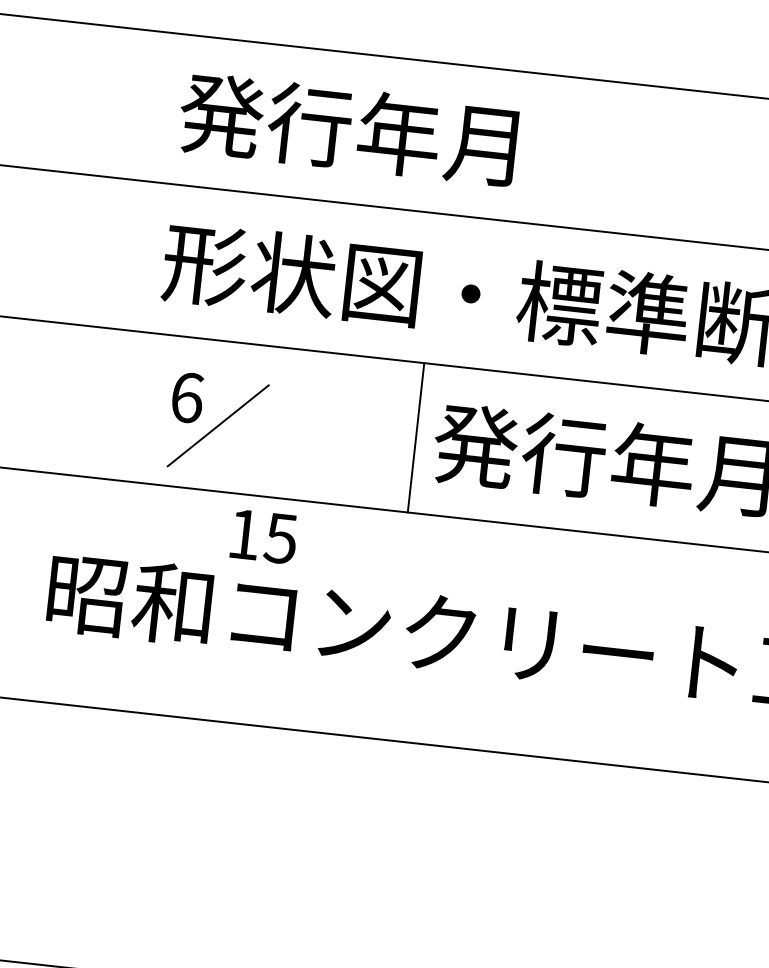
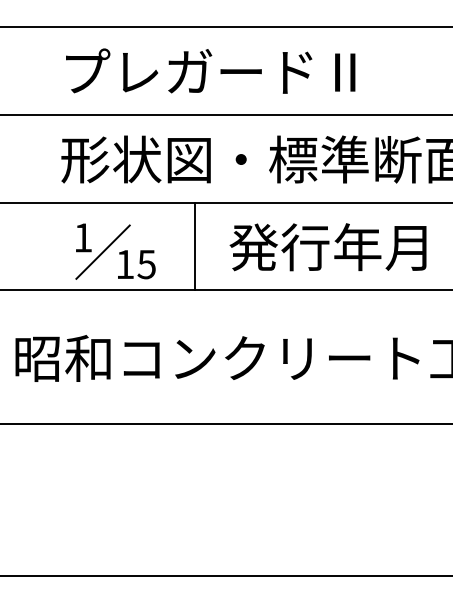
text: (431, 137) -> (208, 71), 発行年月 -> プレガードⅡ
text: (187, 397) -> (83, 237), 6 -> 1
line: (415, 437) -> (194, 246), moved
text: (263, 536) -> (136, 264), moved

